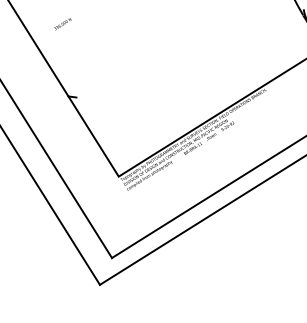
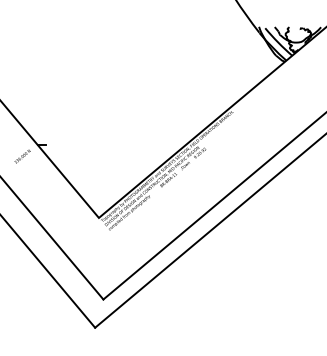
text: (62, 24) -> (22, 156), moved

